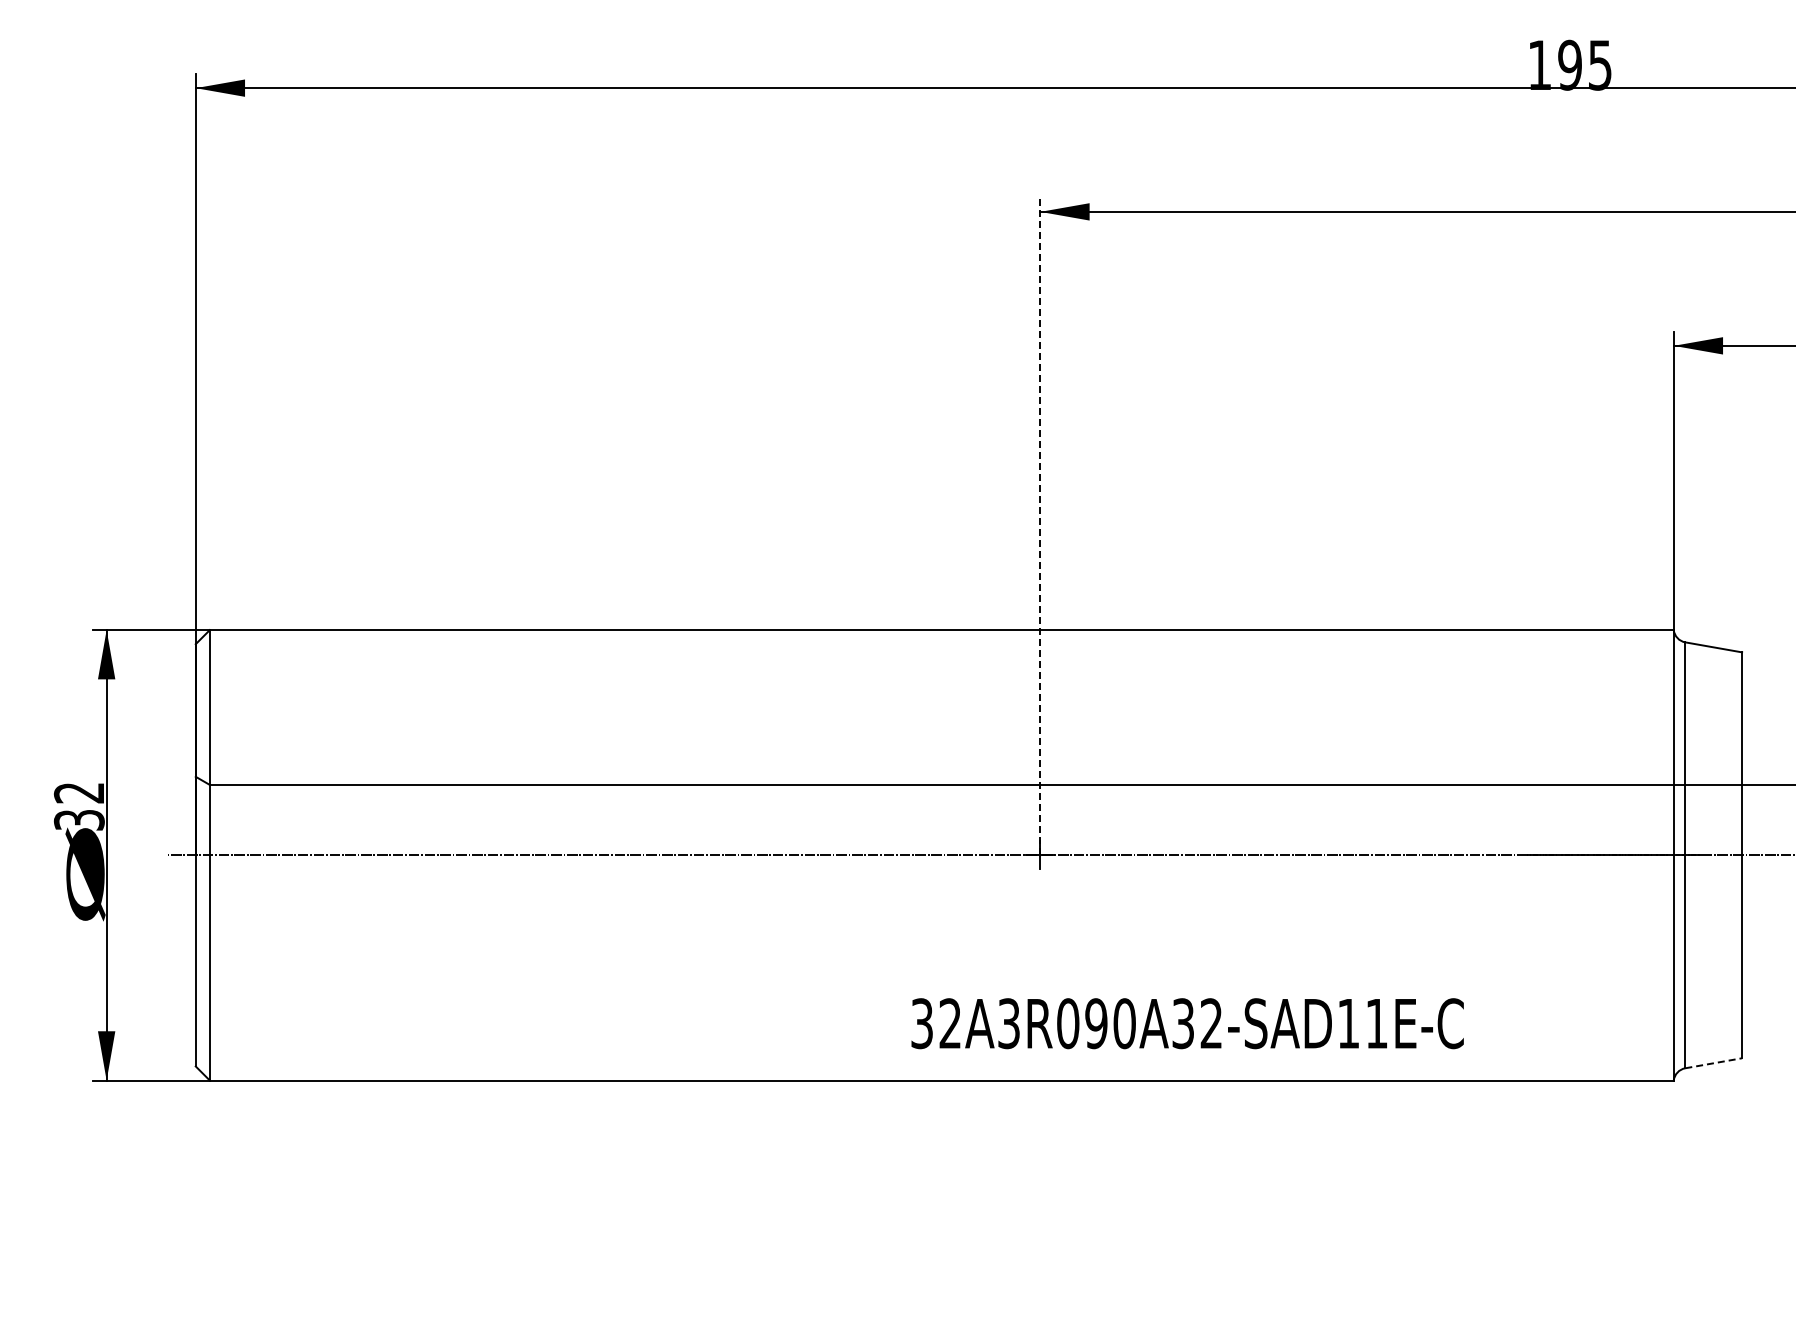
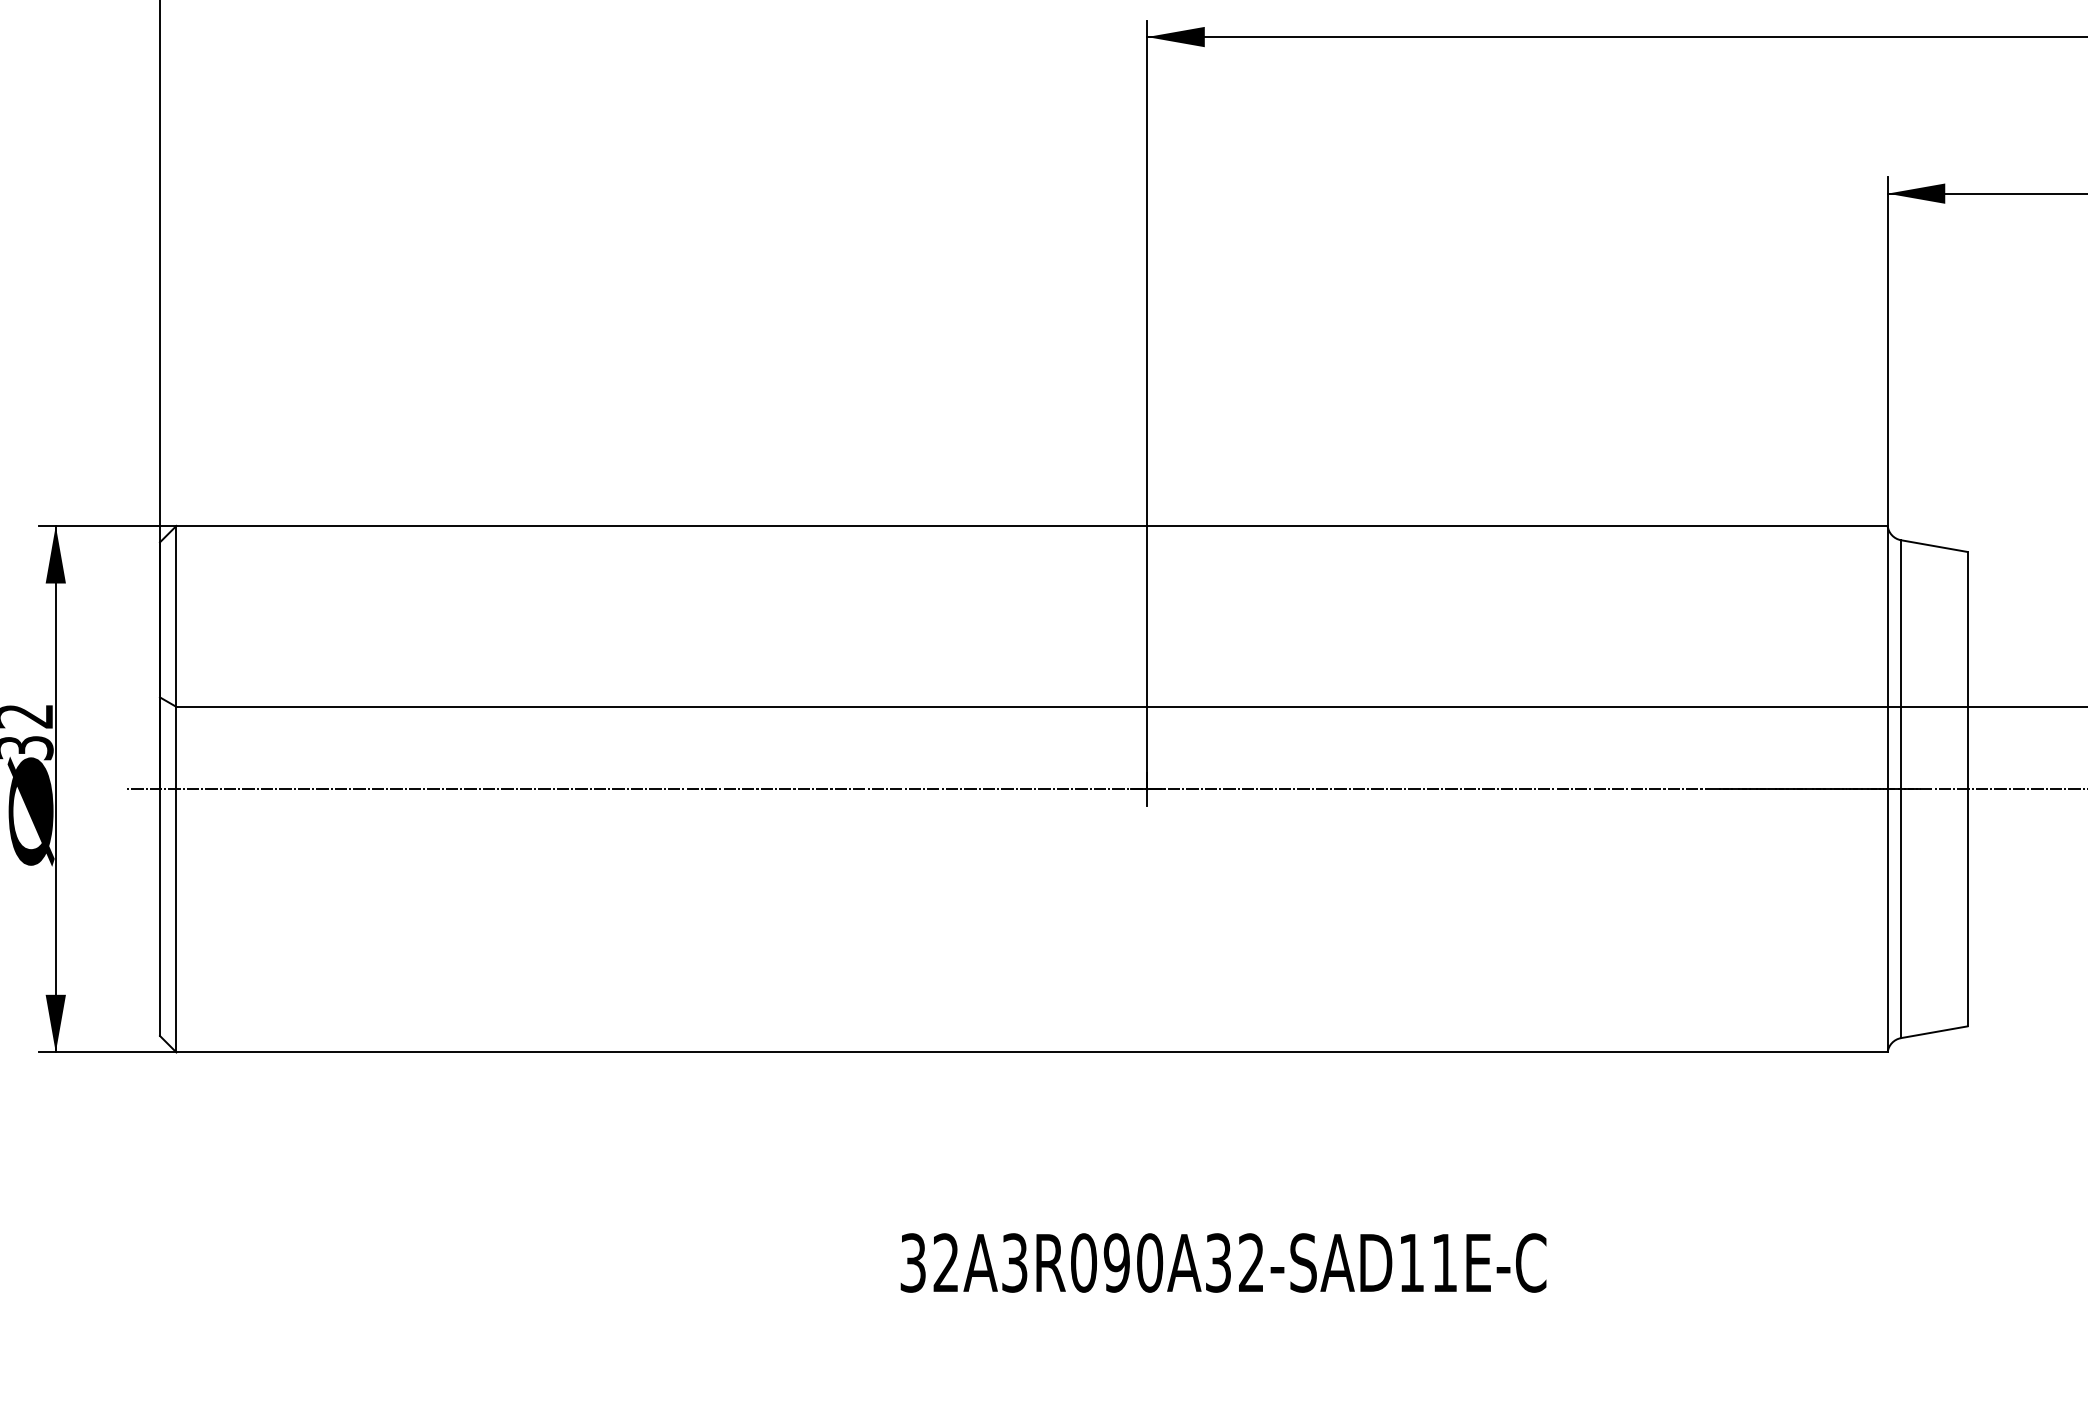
line: (1040, 526) -> (1147, 404), dashed -> solid
text: (1187, 1023) -> (1223, 1262), moved
line: (1713, 1063) -> (1934, 1032), dashed -> solid

